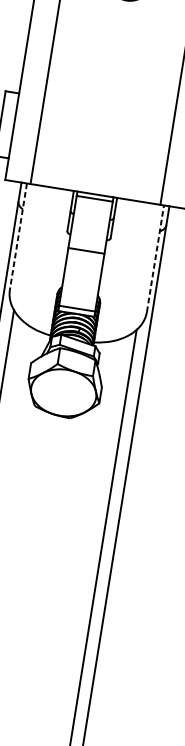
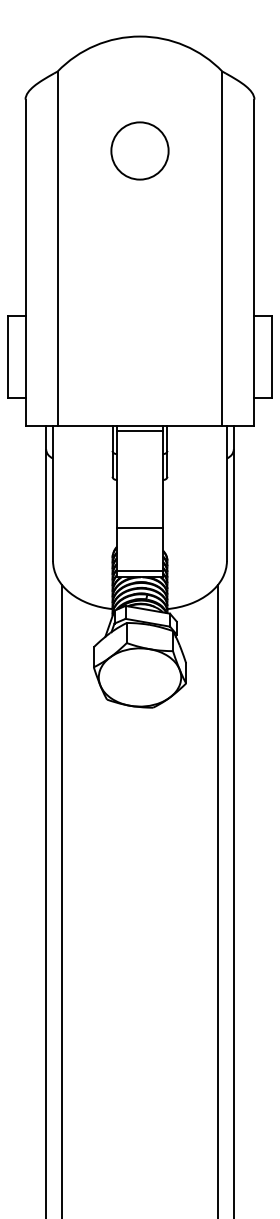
line: (18, 236) -> (53, 493), dashed -> solid
line: (86, 250) -> (139, 528), moved
line: (155, 258) -> (226, 493), dashed -> solid

